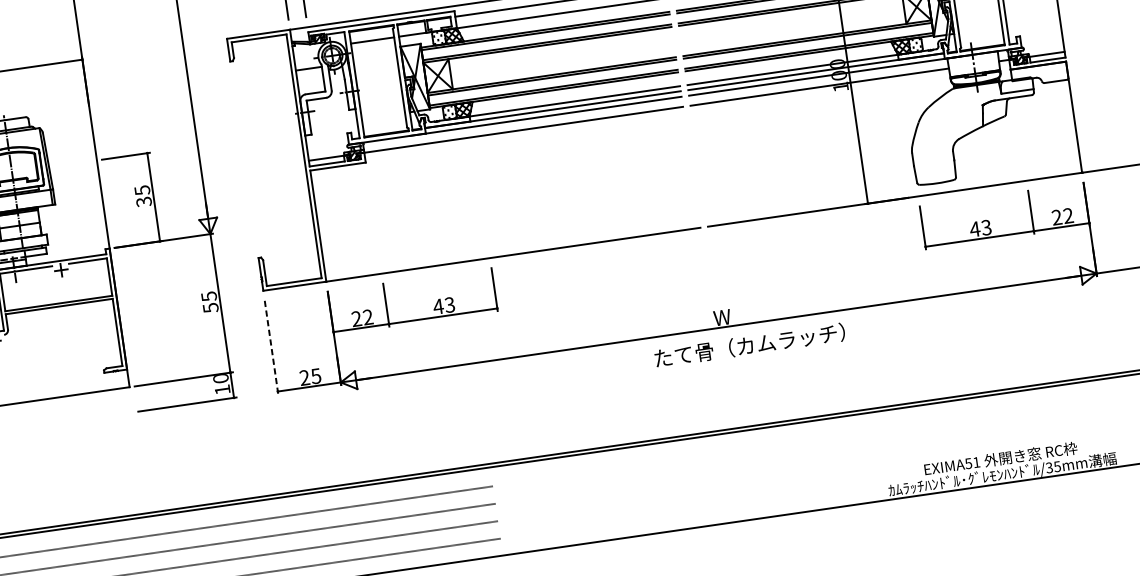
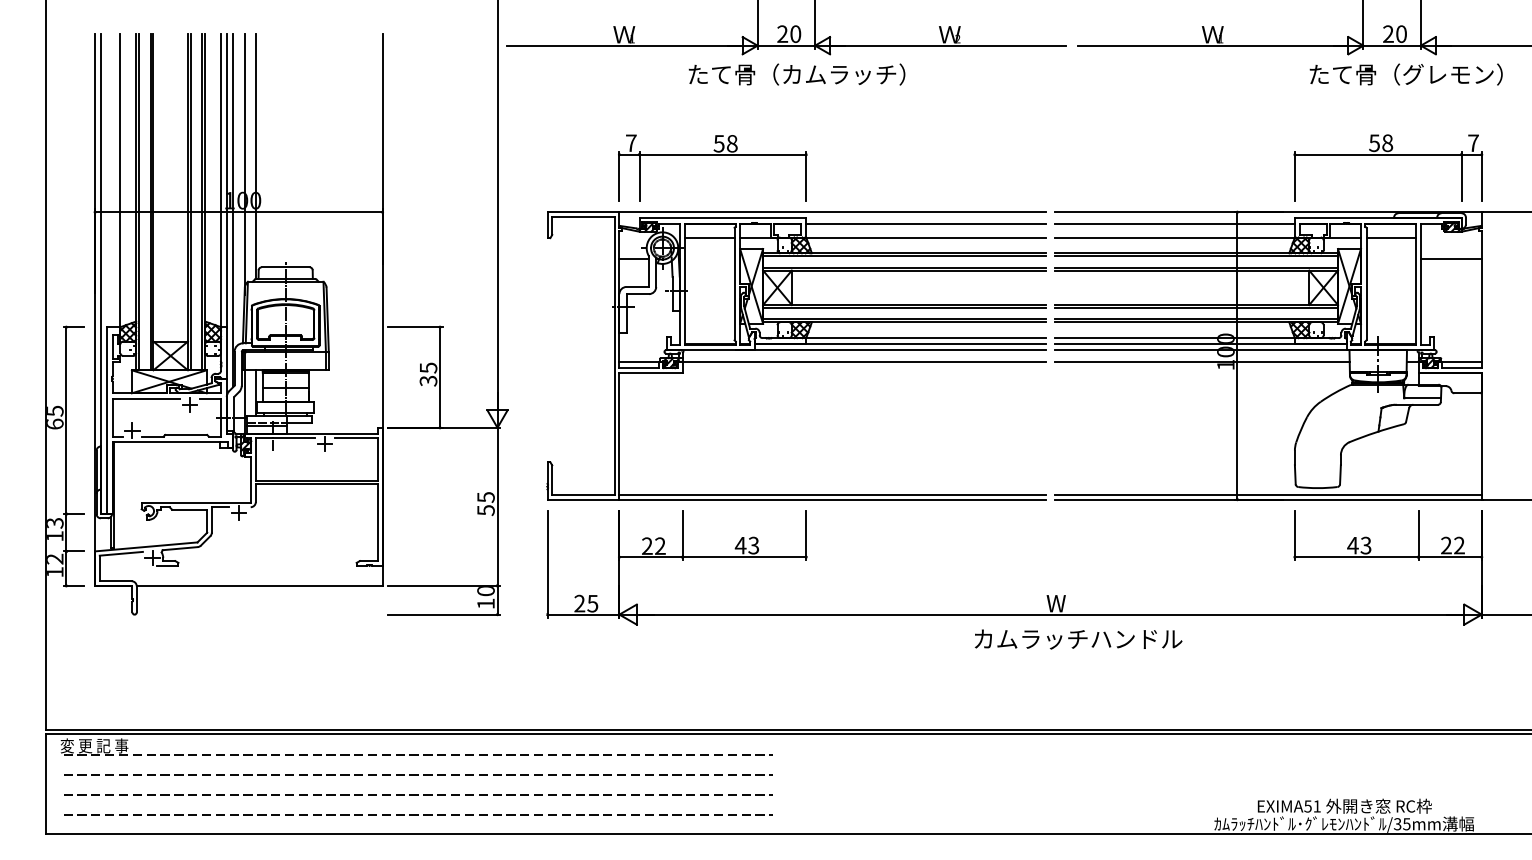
line: (893, 195) -> (1267, 494), added
line: (512, 250) -> (832, 494), added
text: (749, 345) -> (1082, 639), たて骨（カムラッチ） -> カムラッチハンドル
line: (271, 347) -> (547, 564), dashed -> solid

